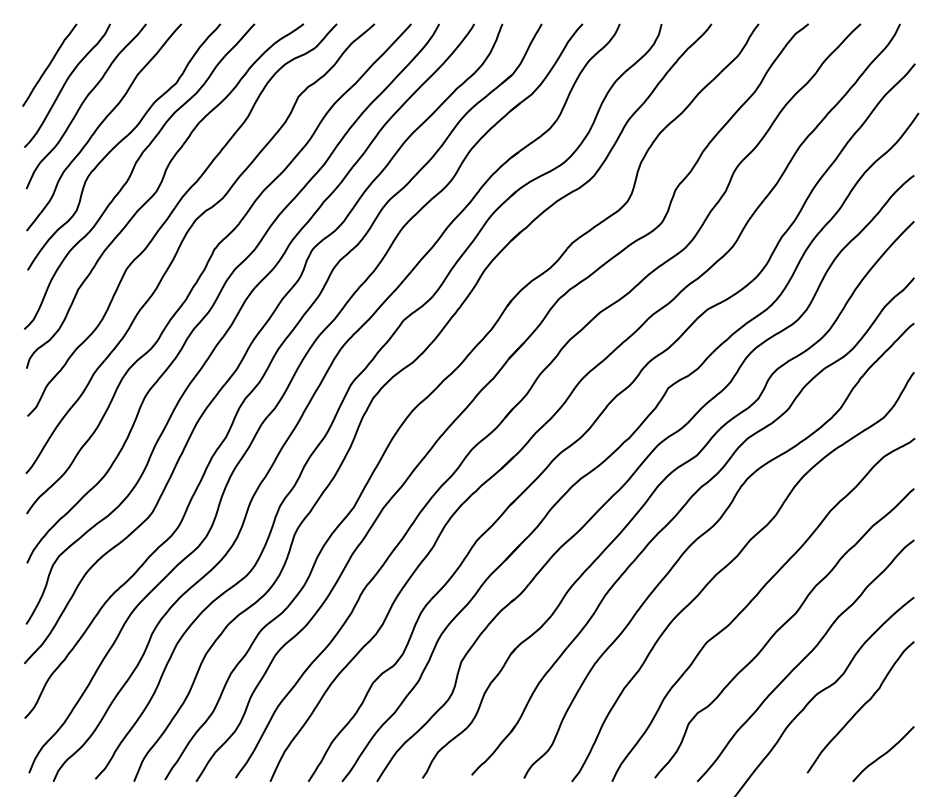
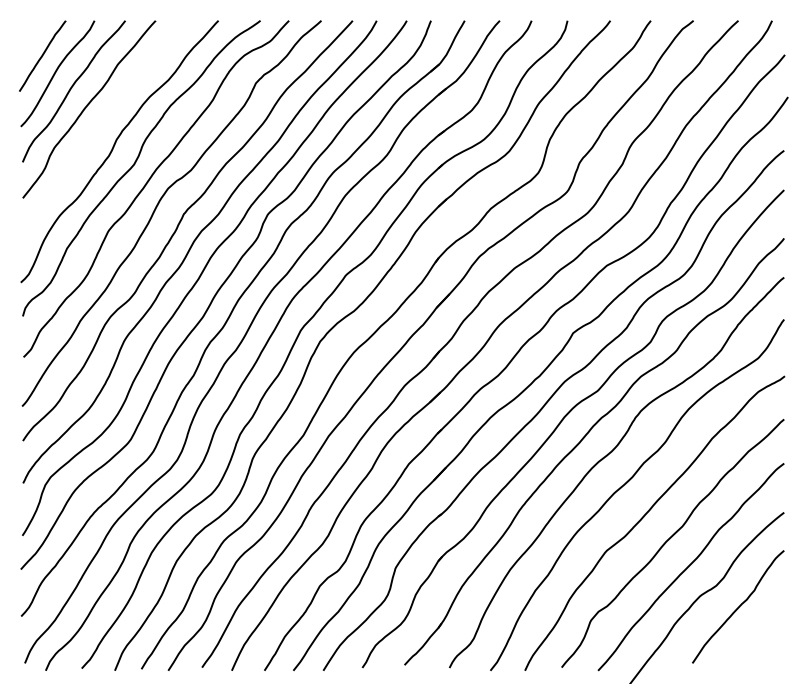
curve: (121, 142) -> (104, 122), removed
curve: (883, 754) -> (757, 647), removed

